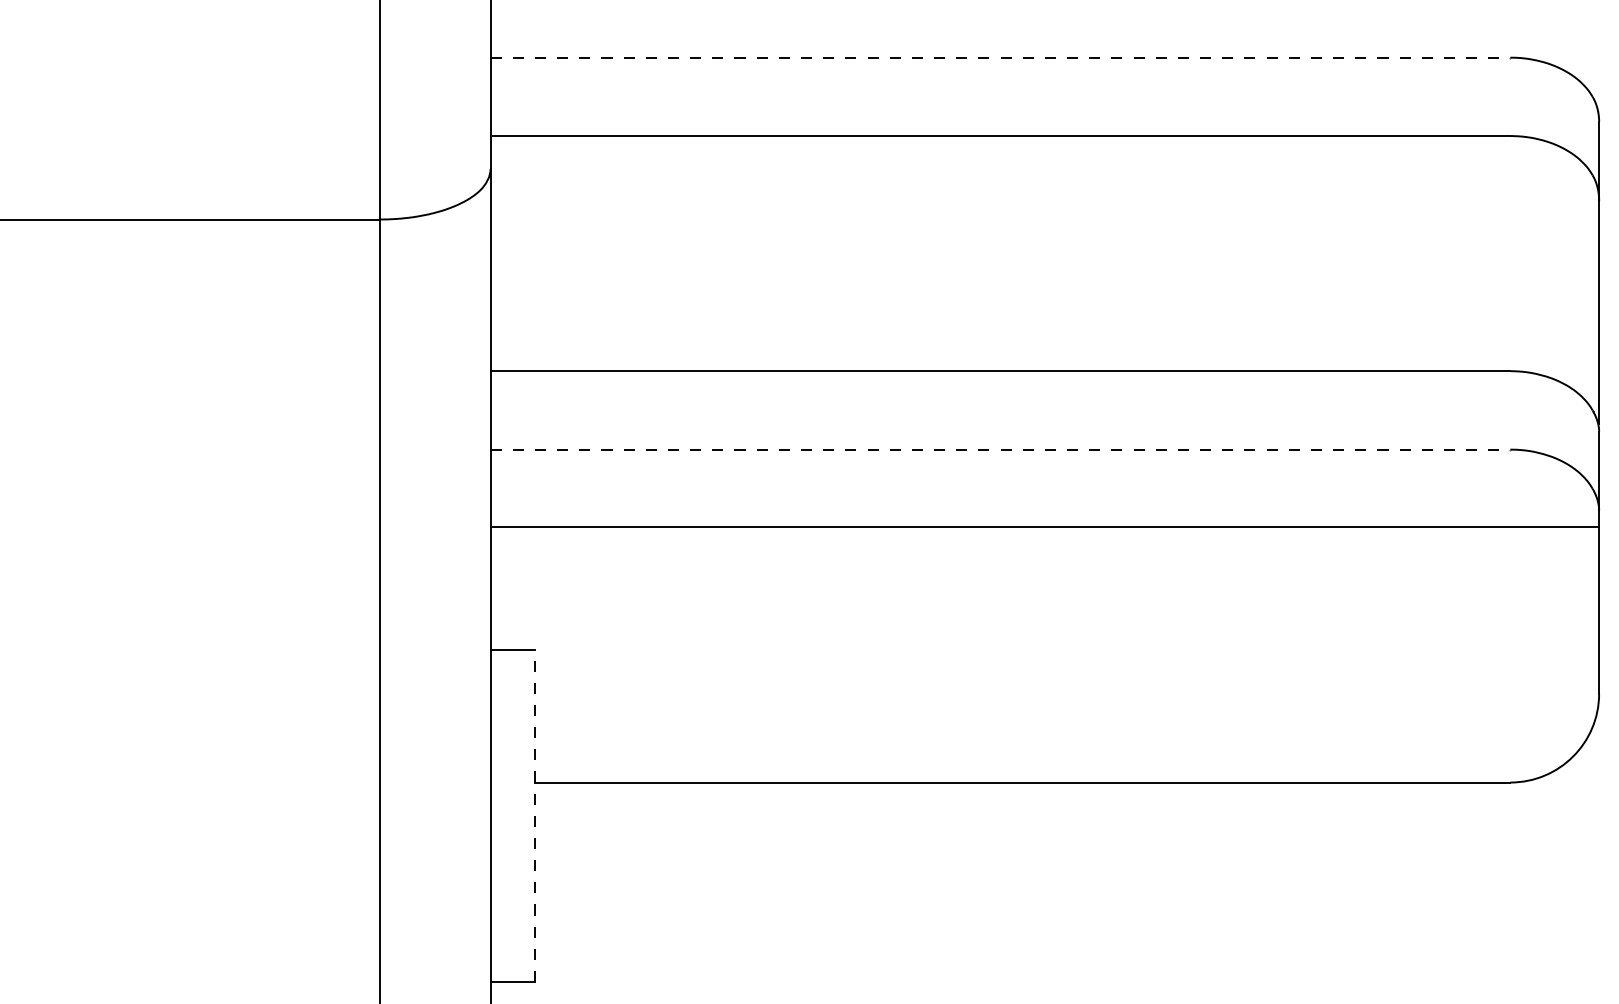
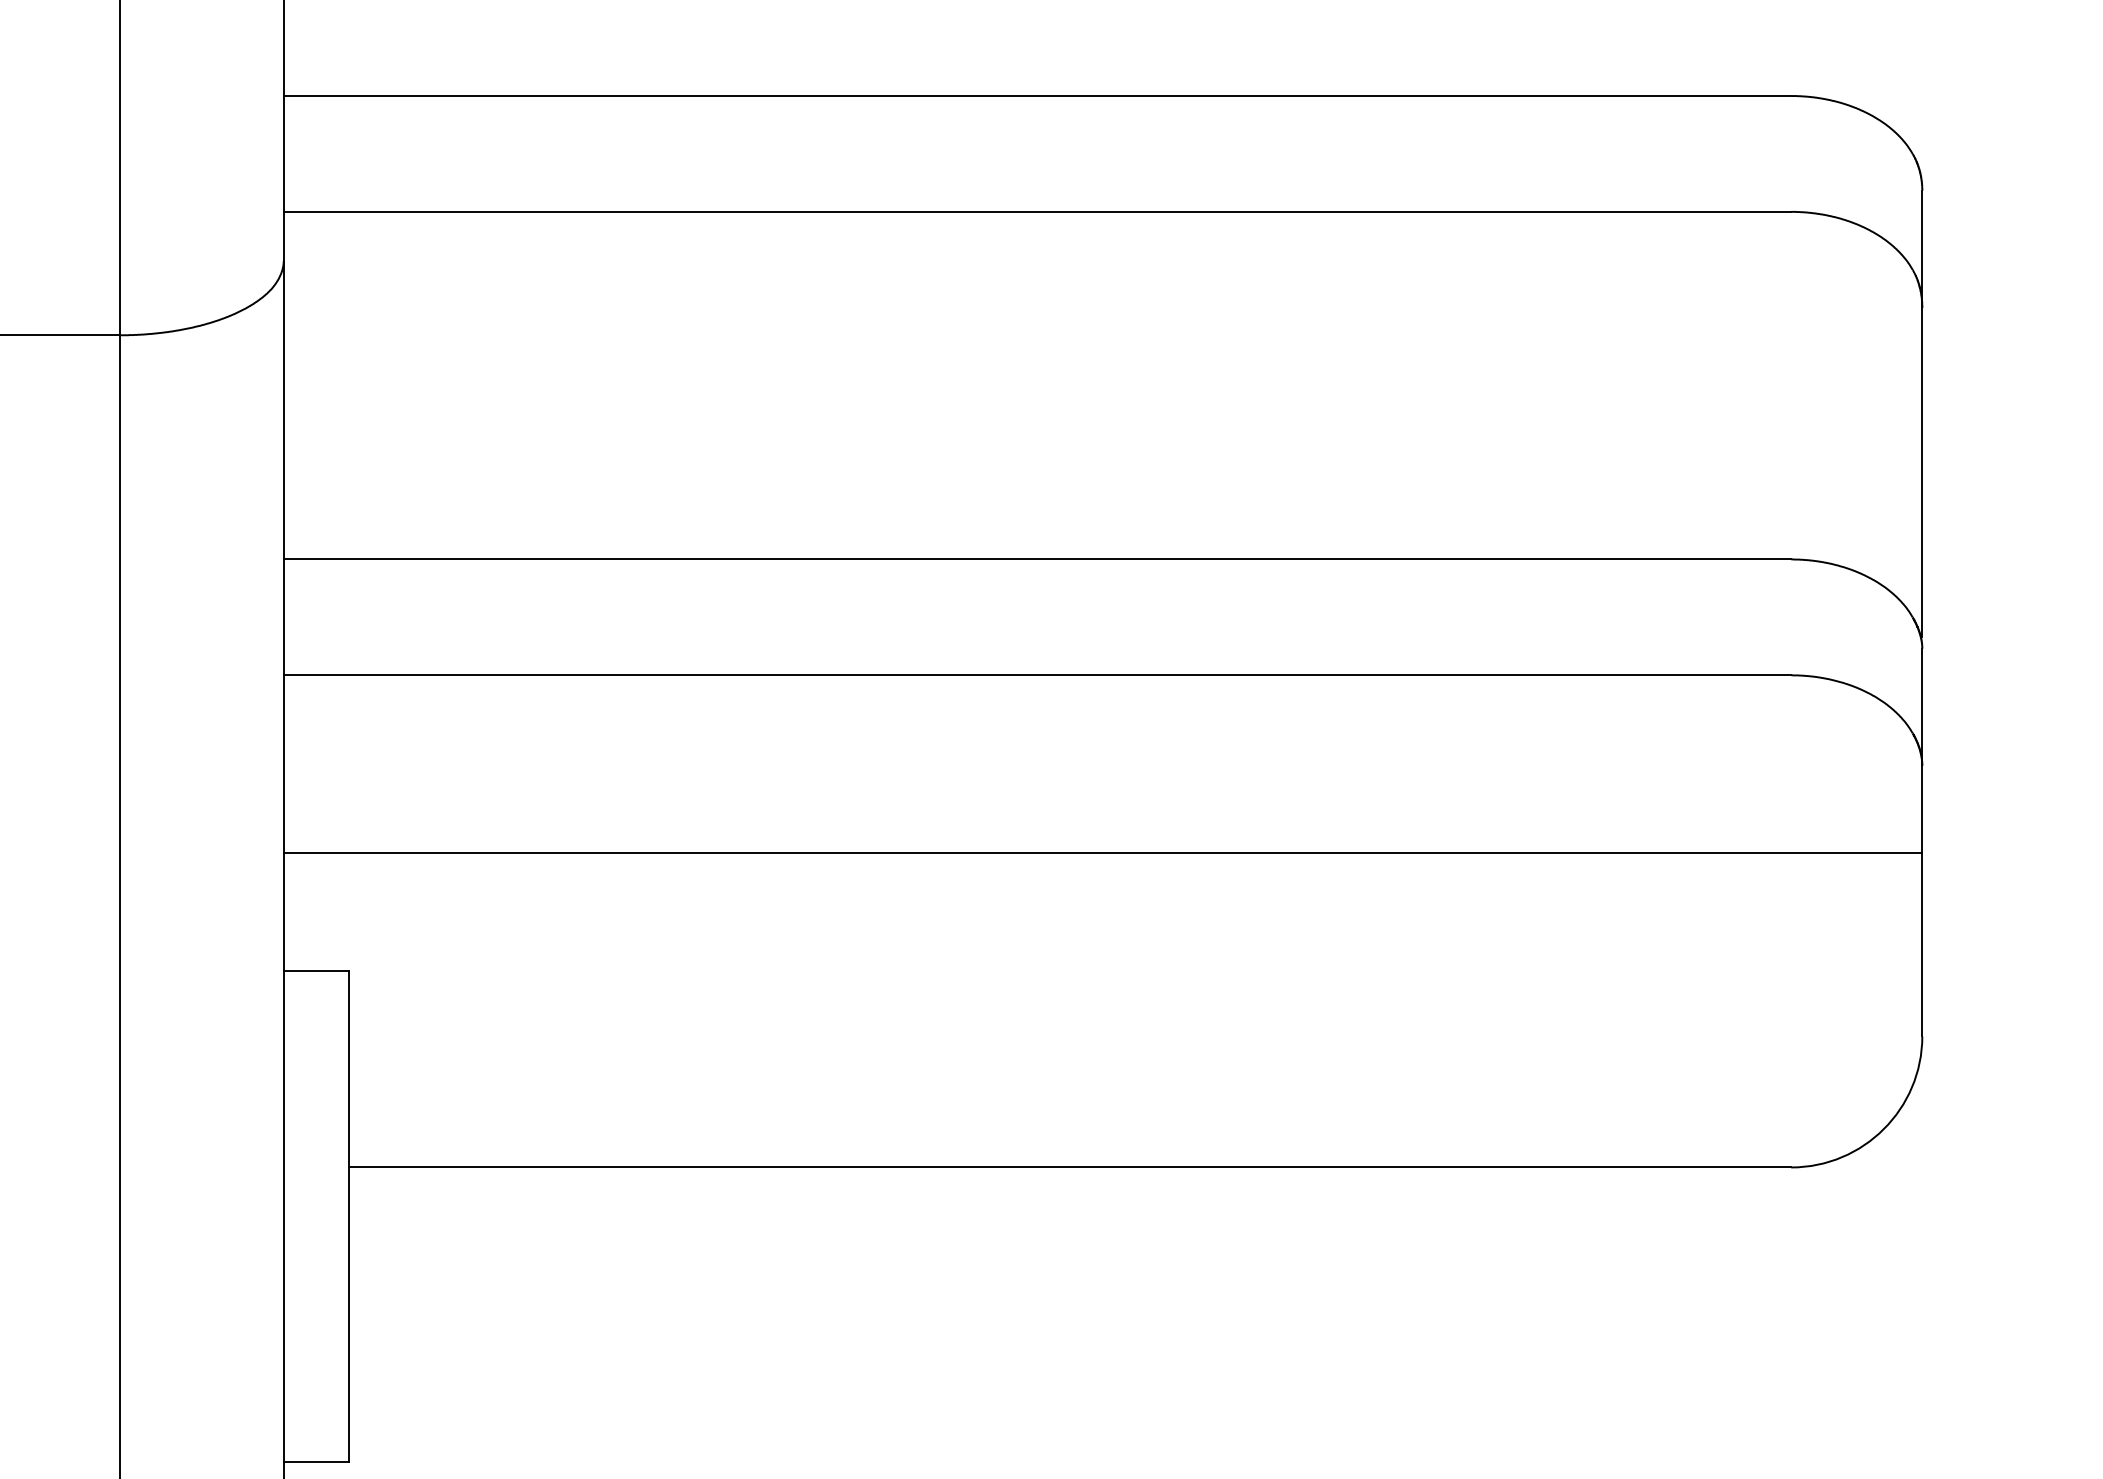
line: (1000, 57) -> (1037, 95), dashed -> solid
line: (1000, 449) -> (1037, 675), dashed -> solid
line: (1044, 526) -> (1102, 852), moved
line: (534, 815) -> (348, 1216), dashed -> solid

